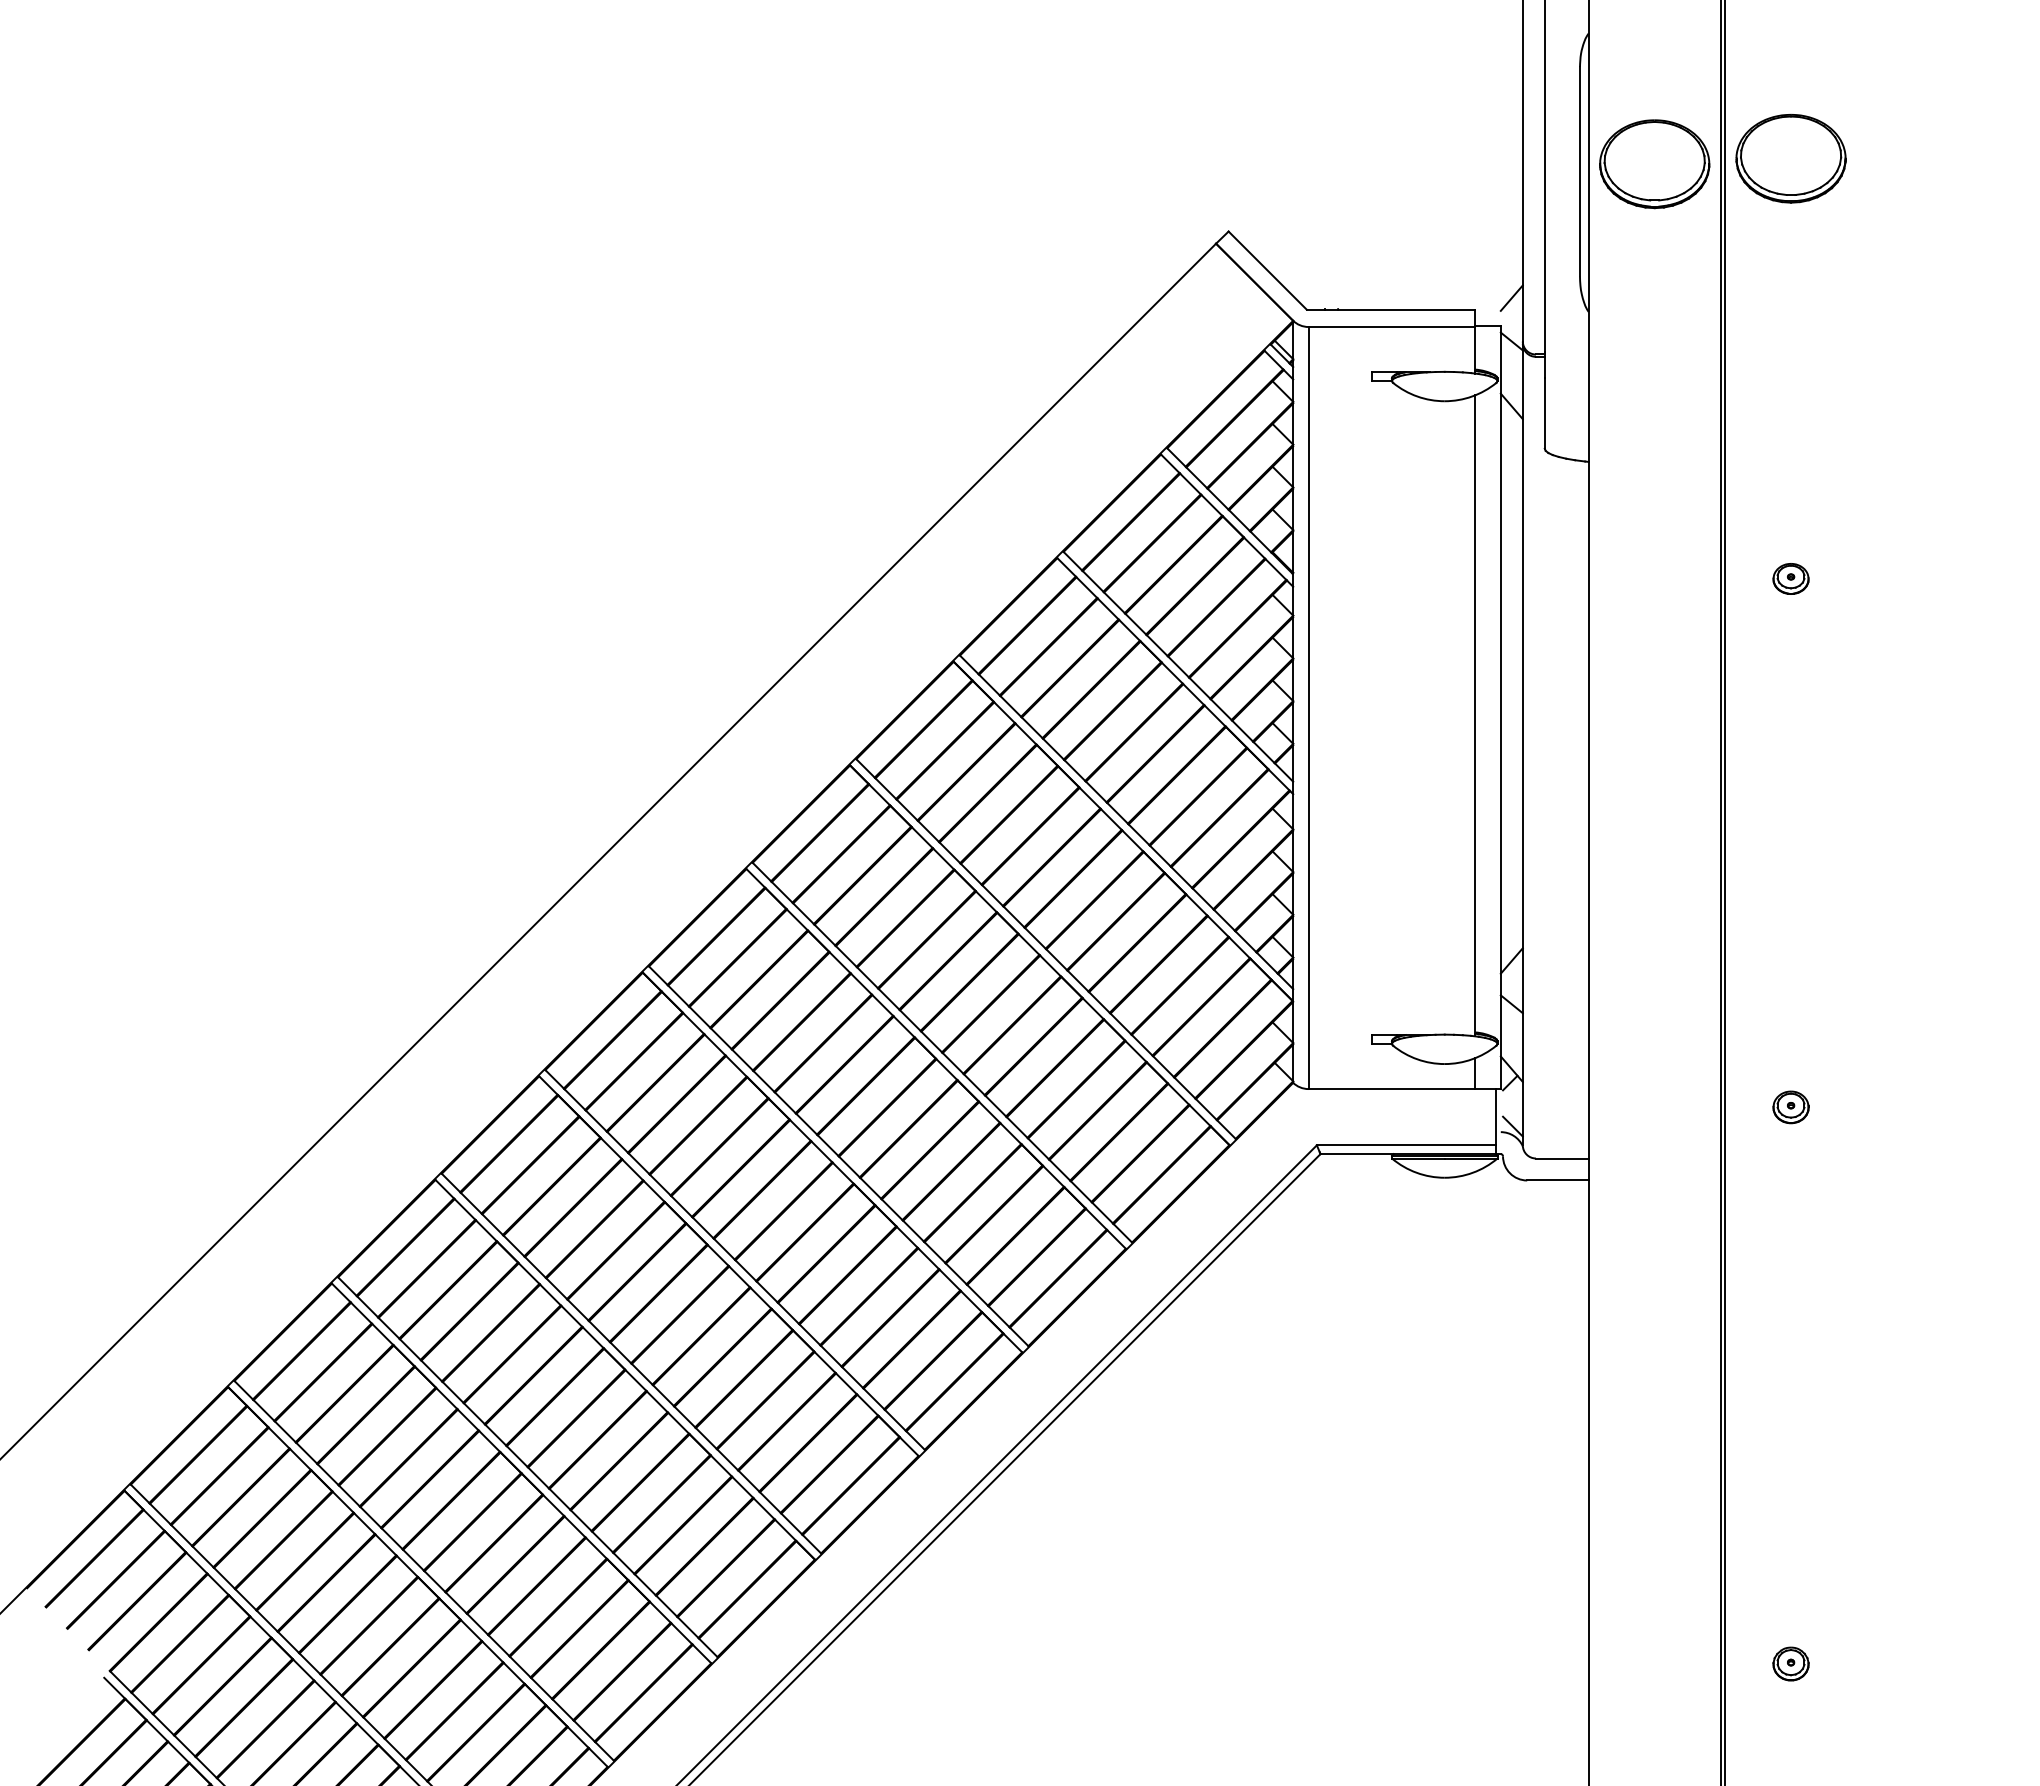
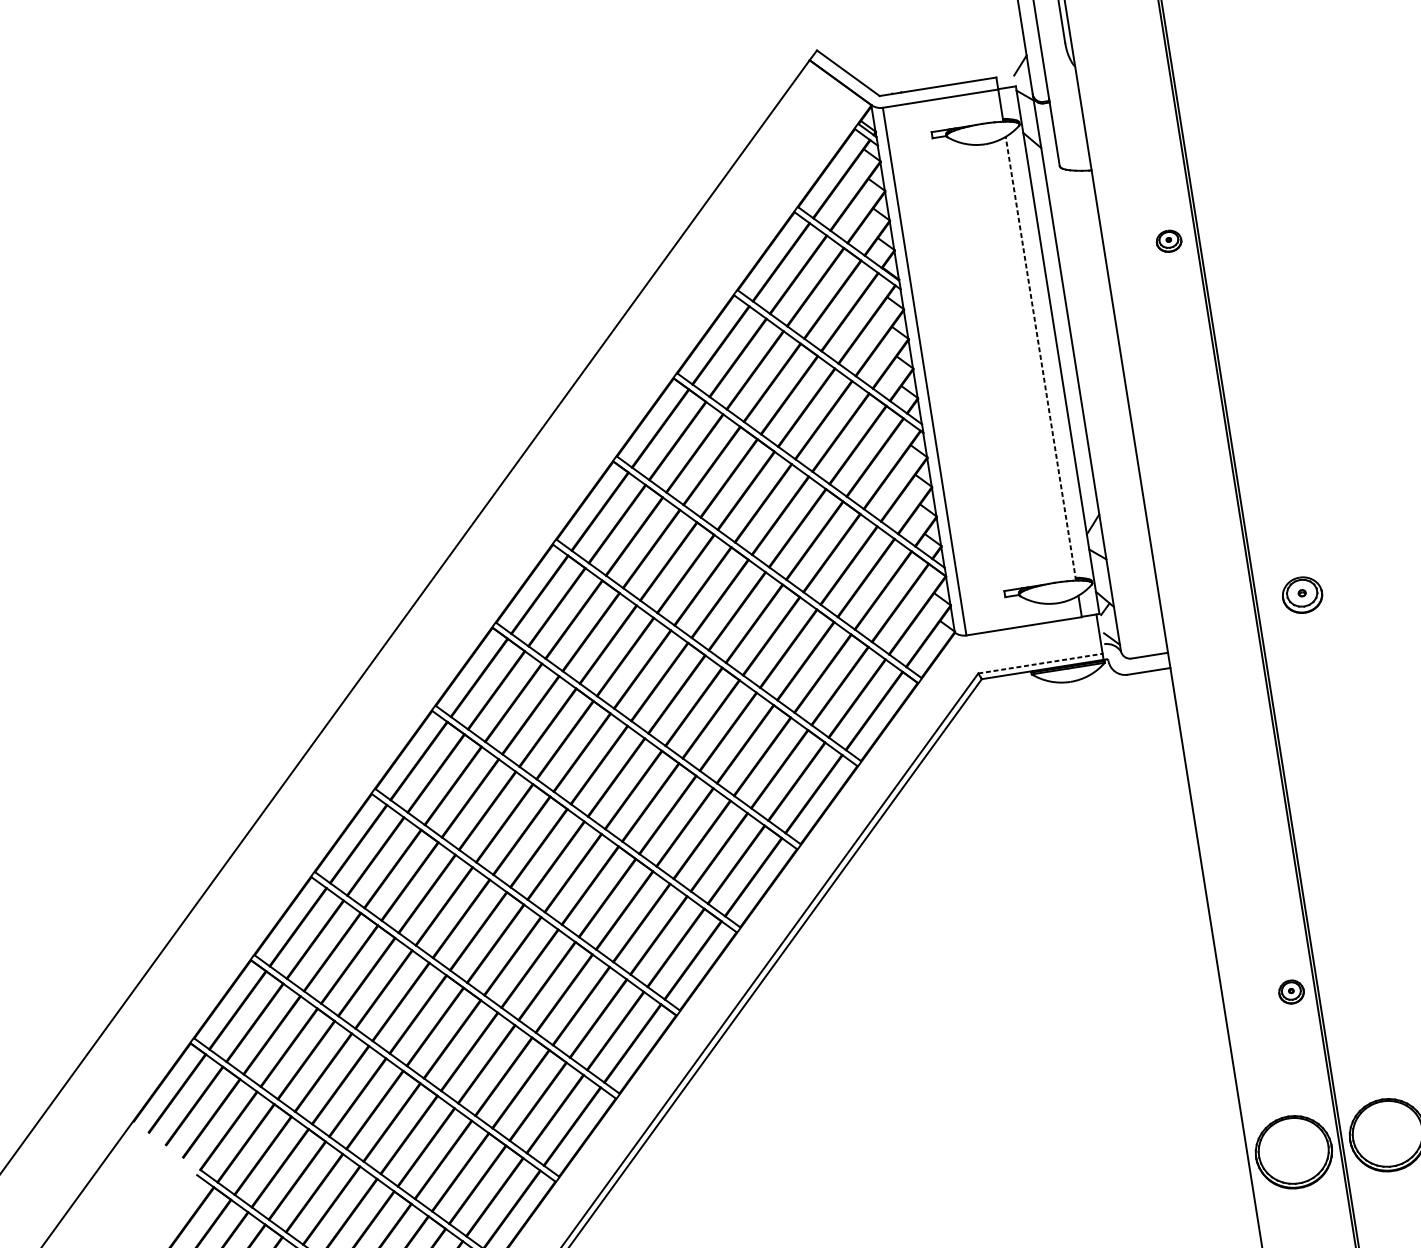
part: (1790, 578) -> (1168, 241), moved
line: (1475, 715) -> (1041, 358), solid -> dashed
part: (1790, 1107) -> (1302, 595), size x1.6
line: (1406, 1145) -> (1040, 663), solid -> dashed
part: (1790, 1663) -> (1291, 991), moved

